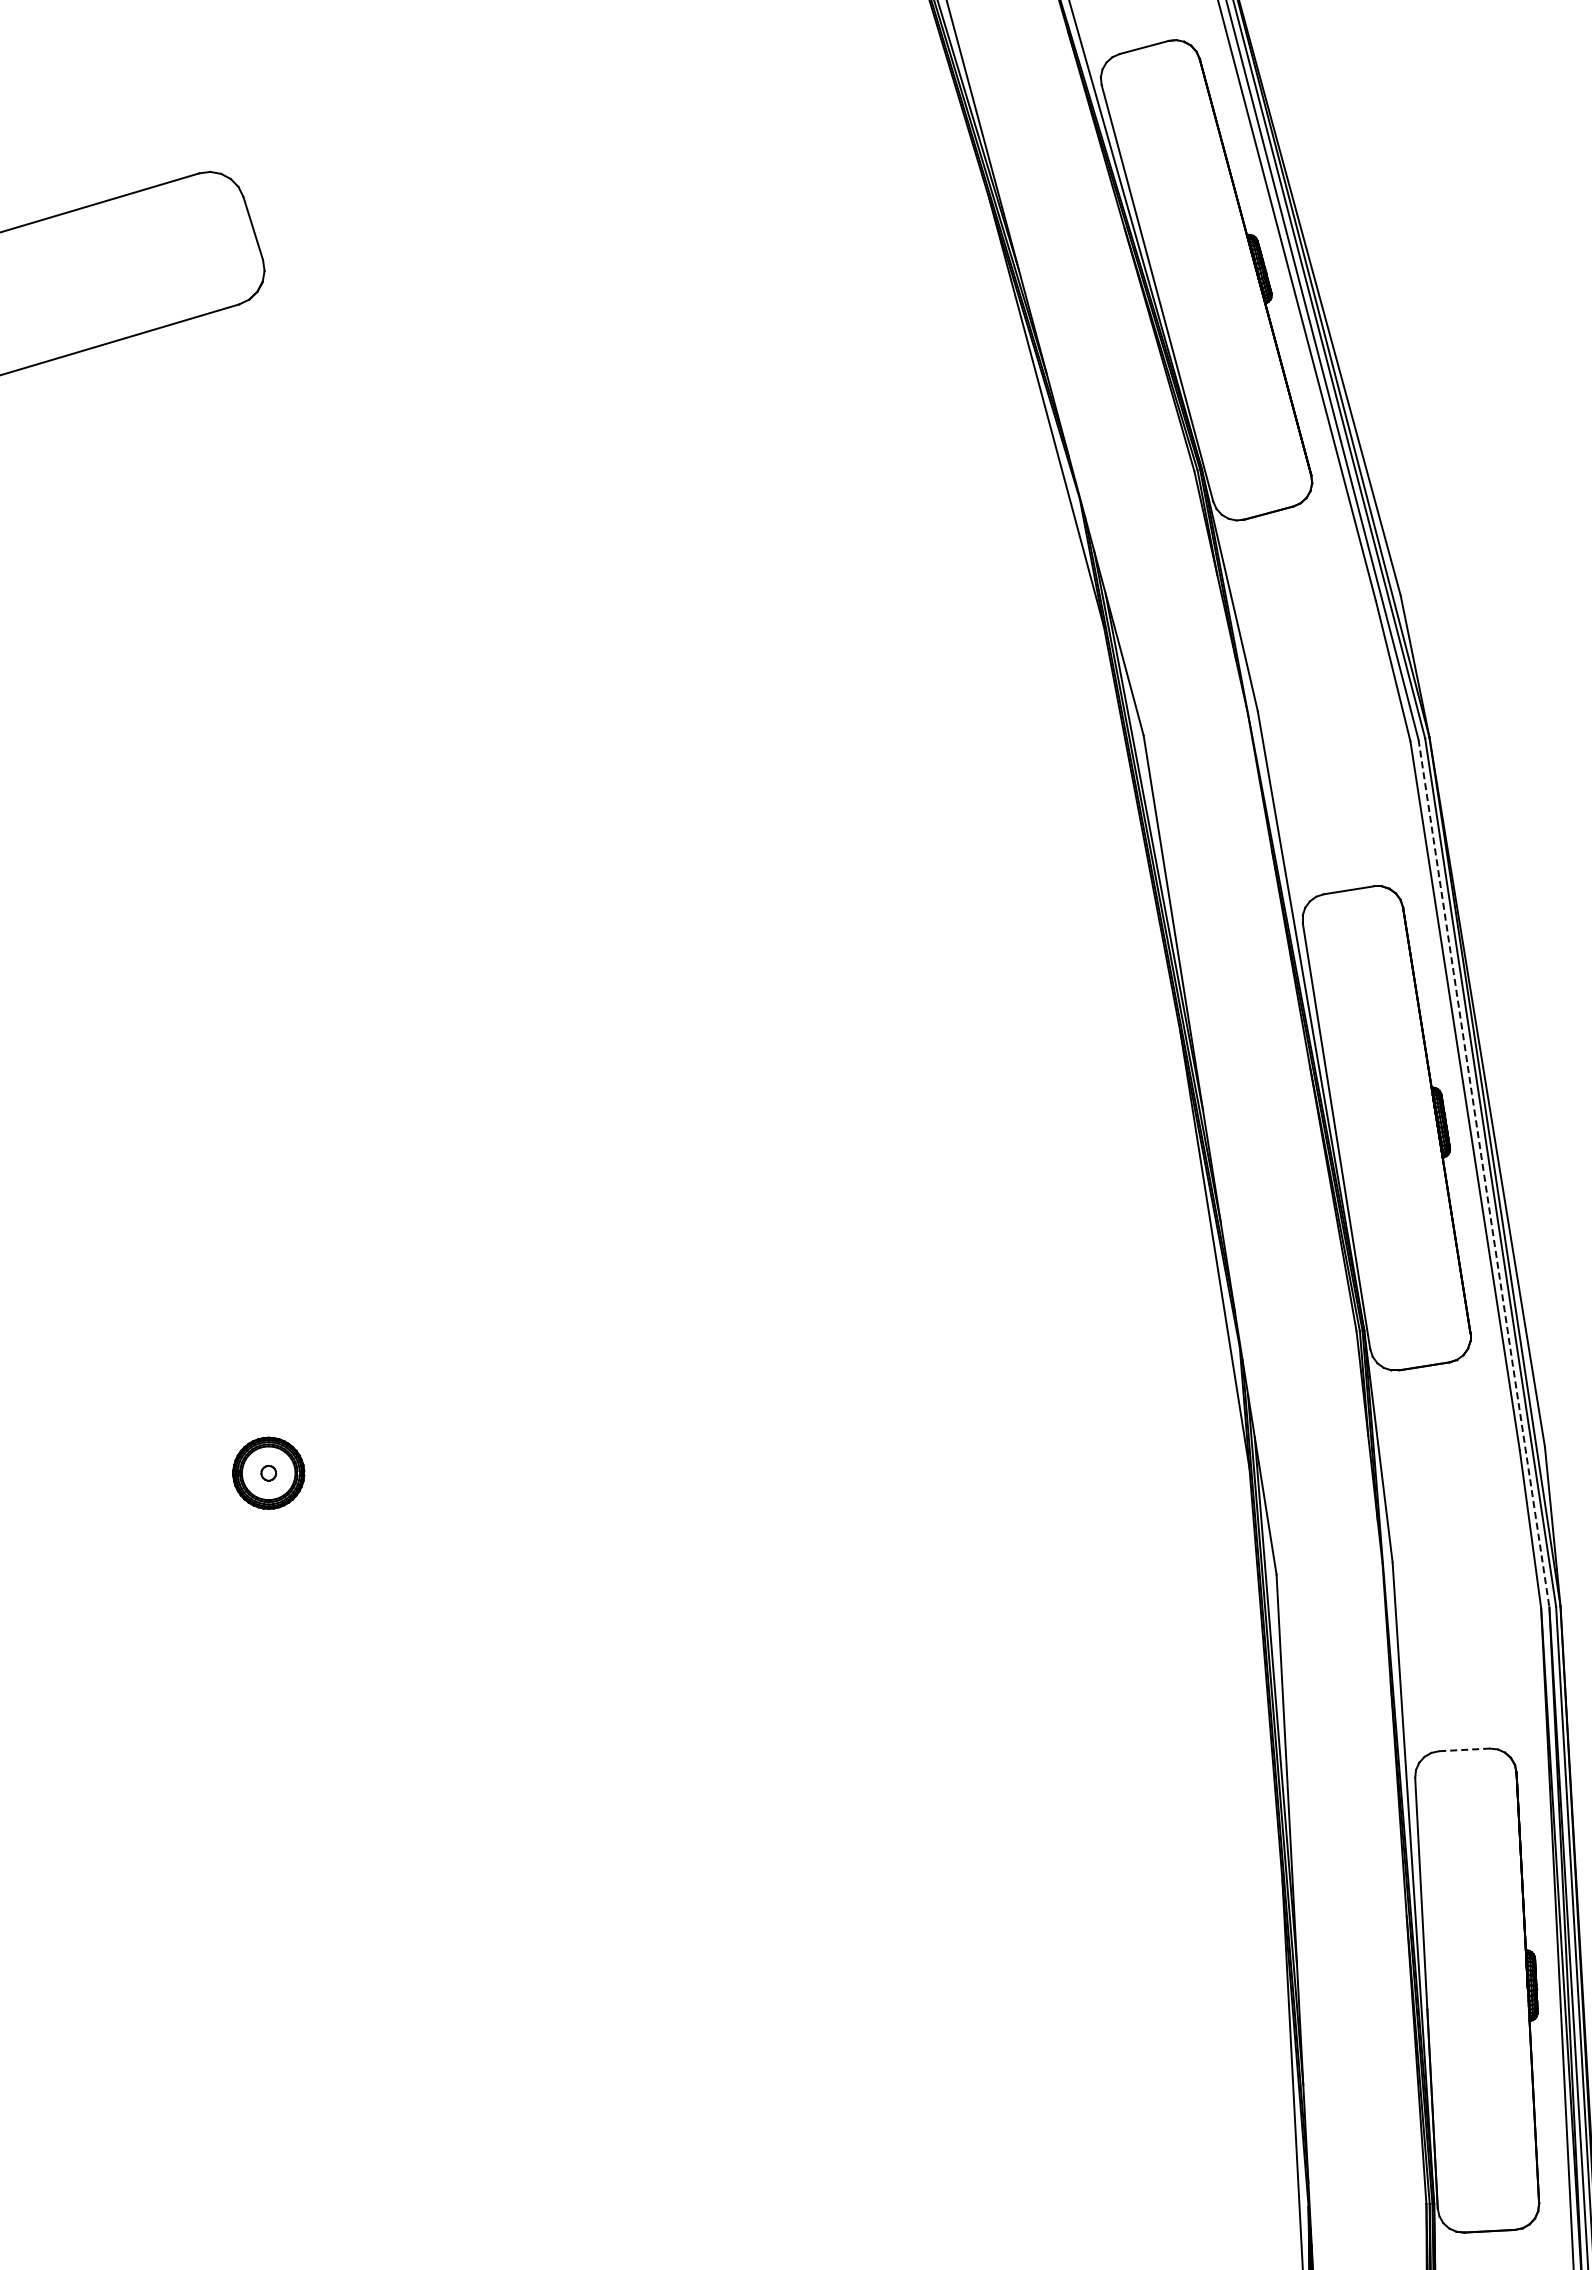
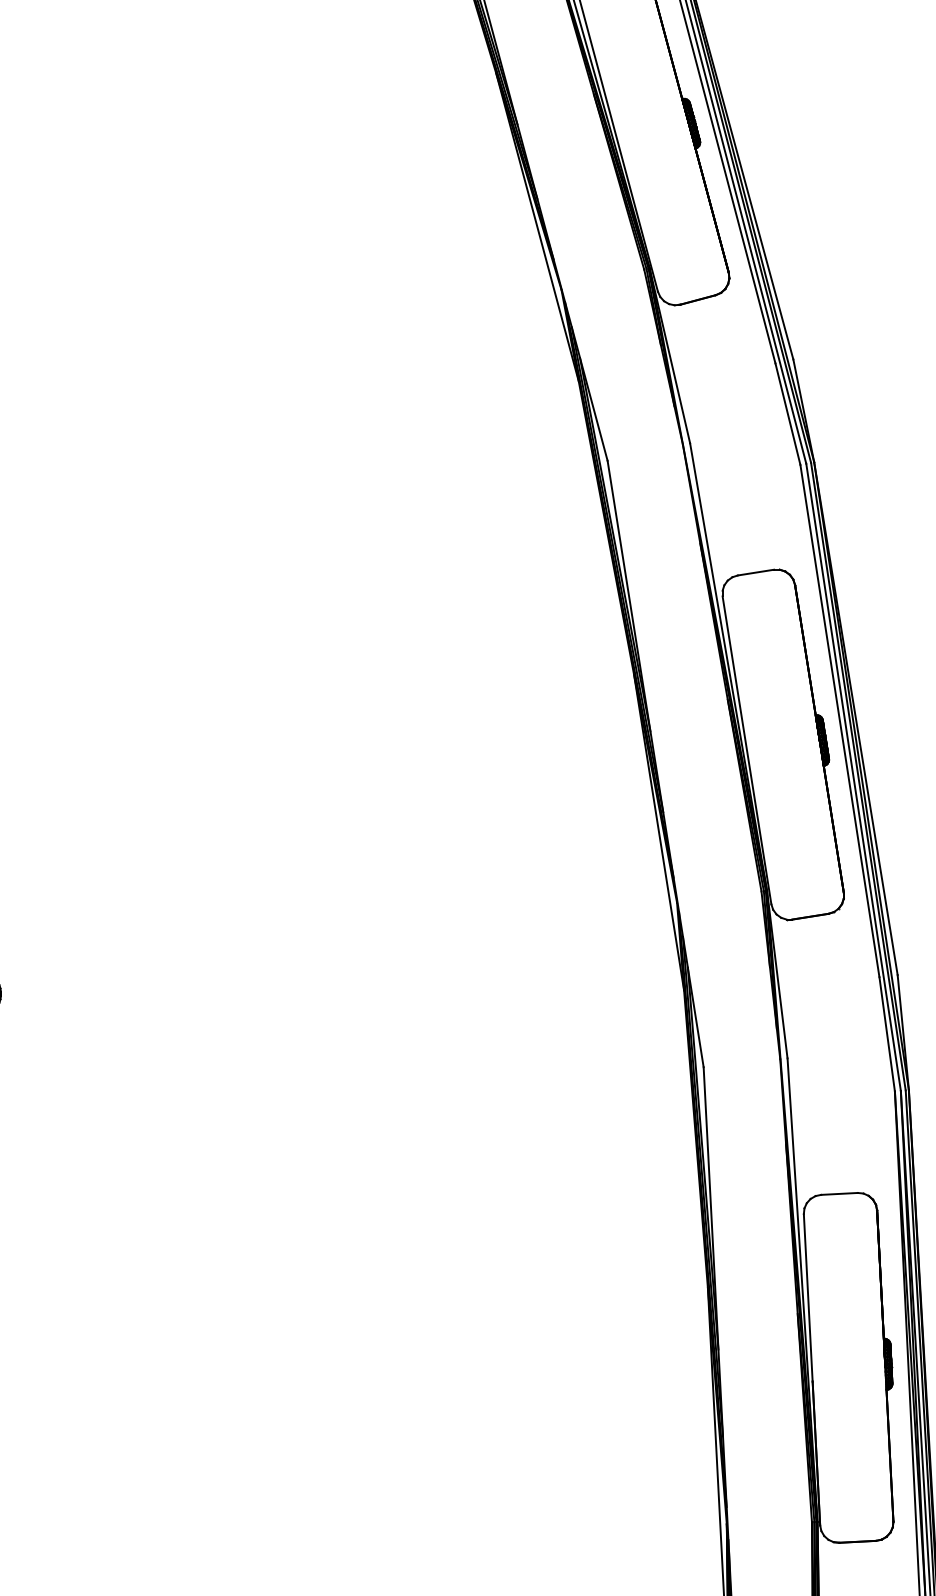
line: (1483, 1173) -> (853, 777), dashed -> solid
line: (1465, 1749) -> (840, 1193), dashed -> solid

